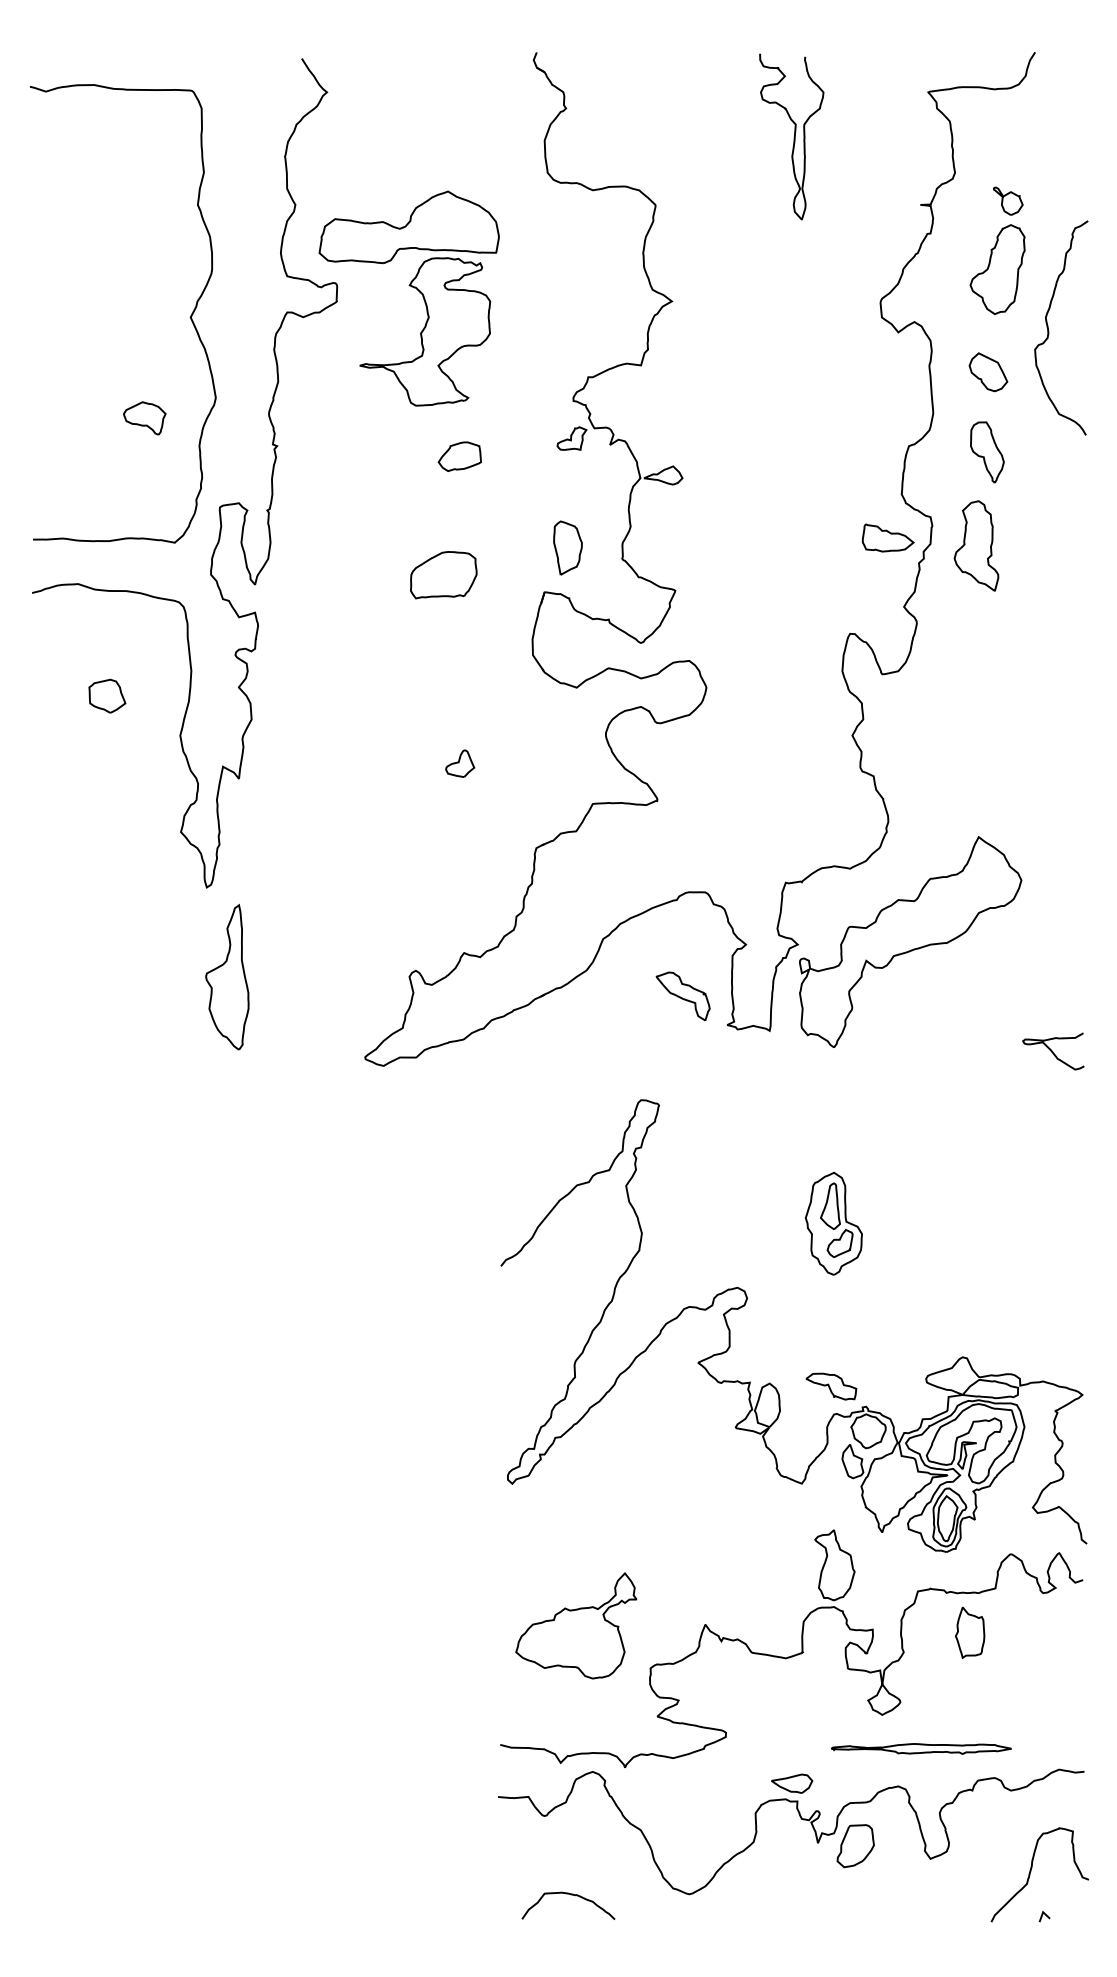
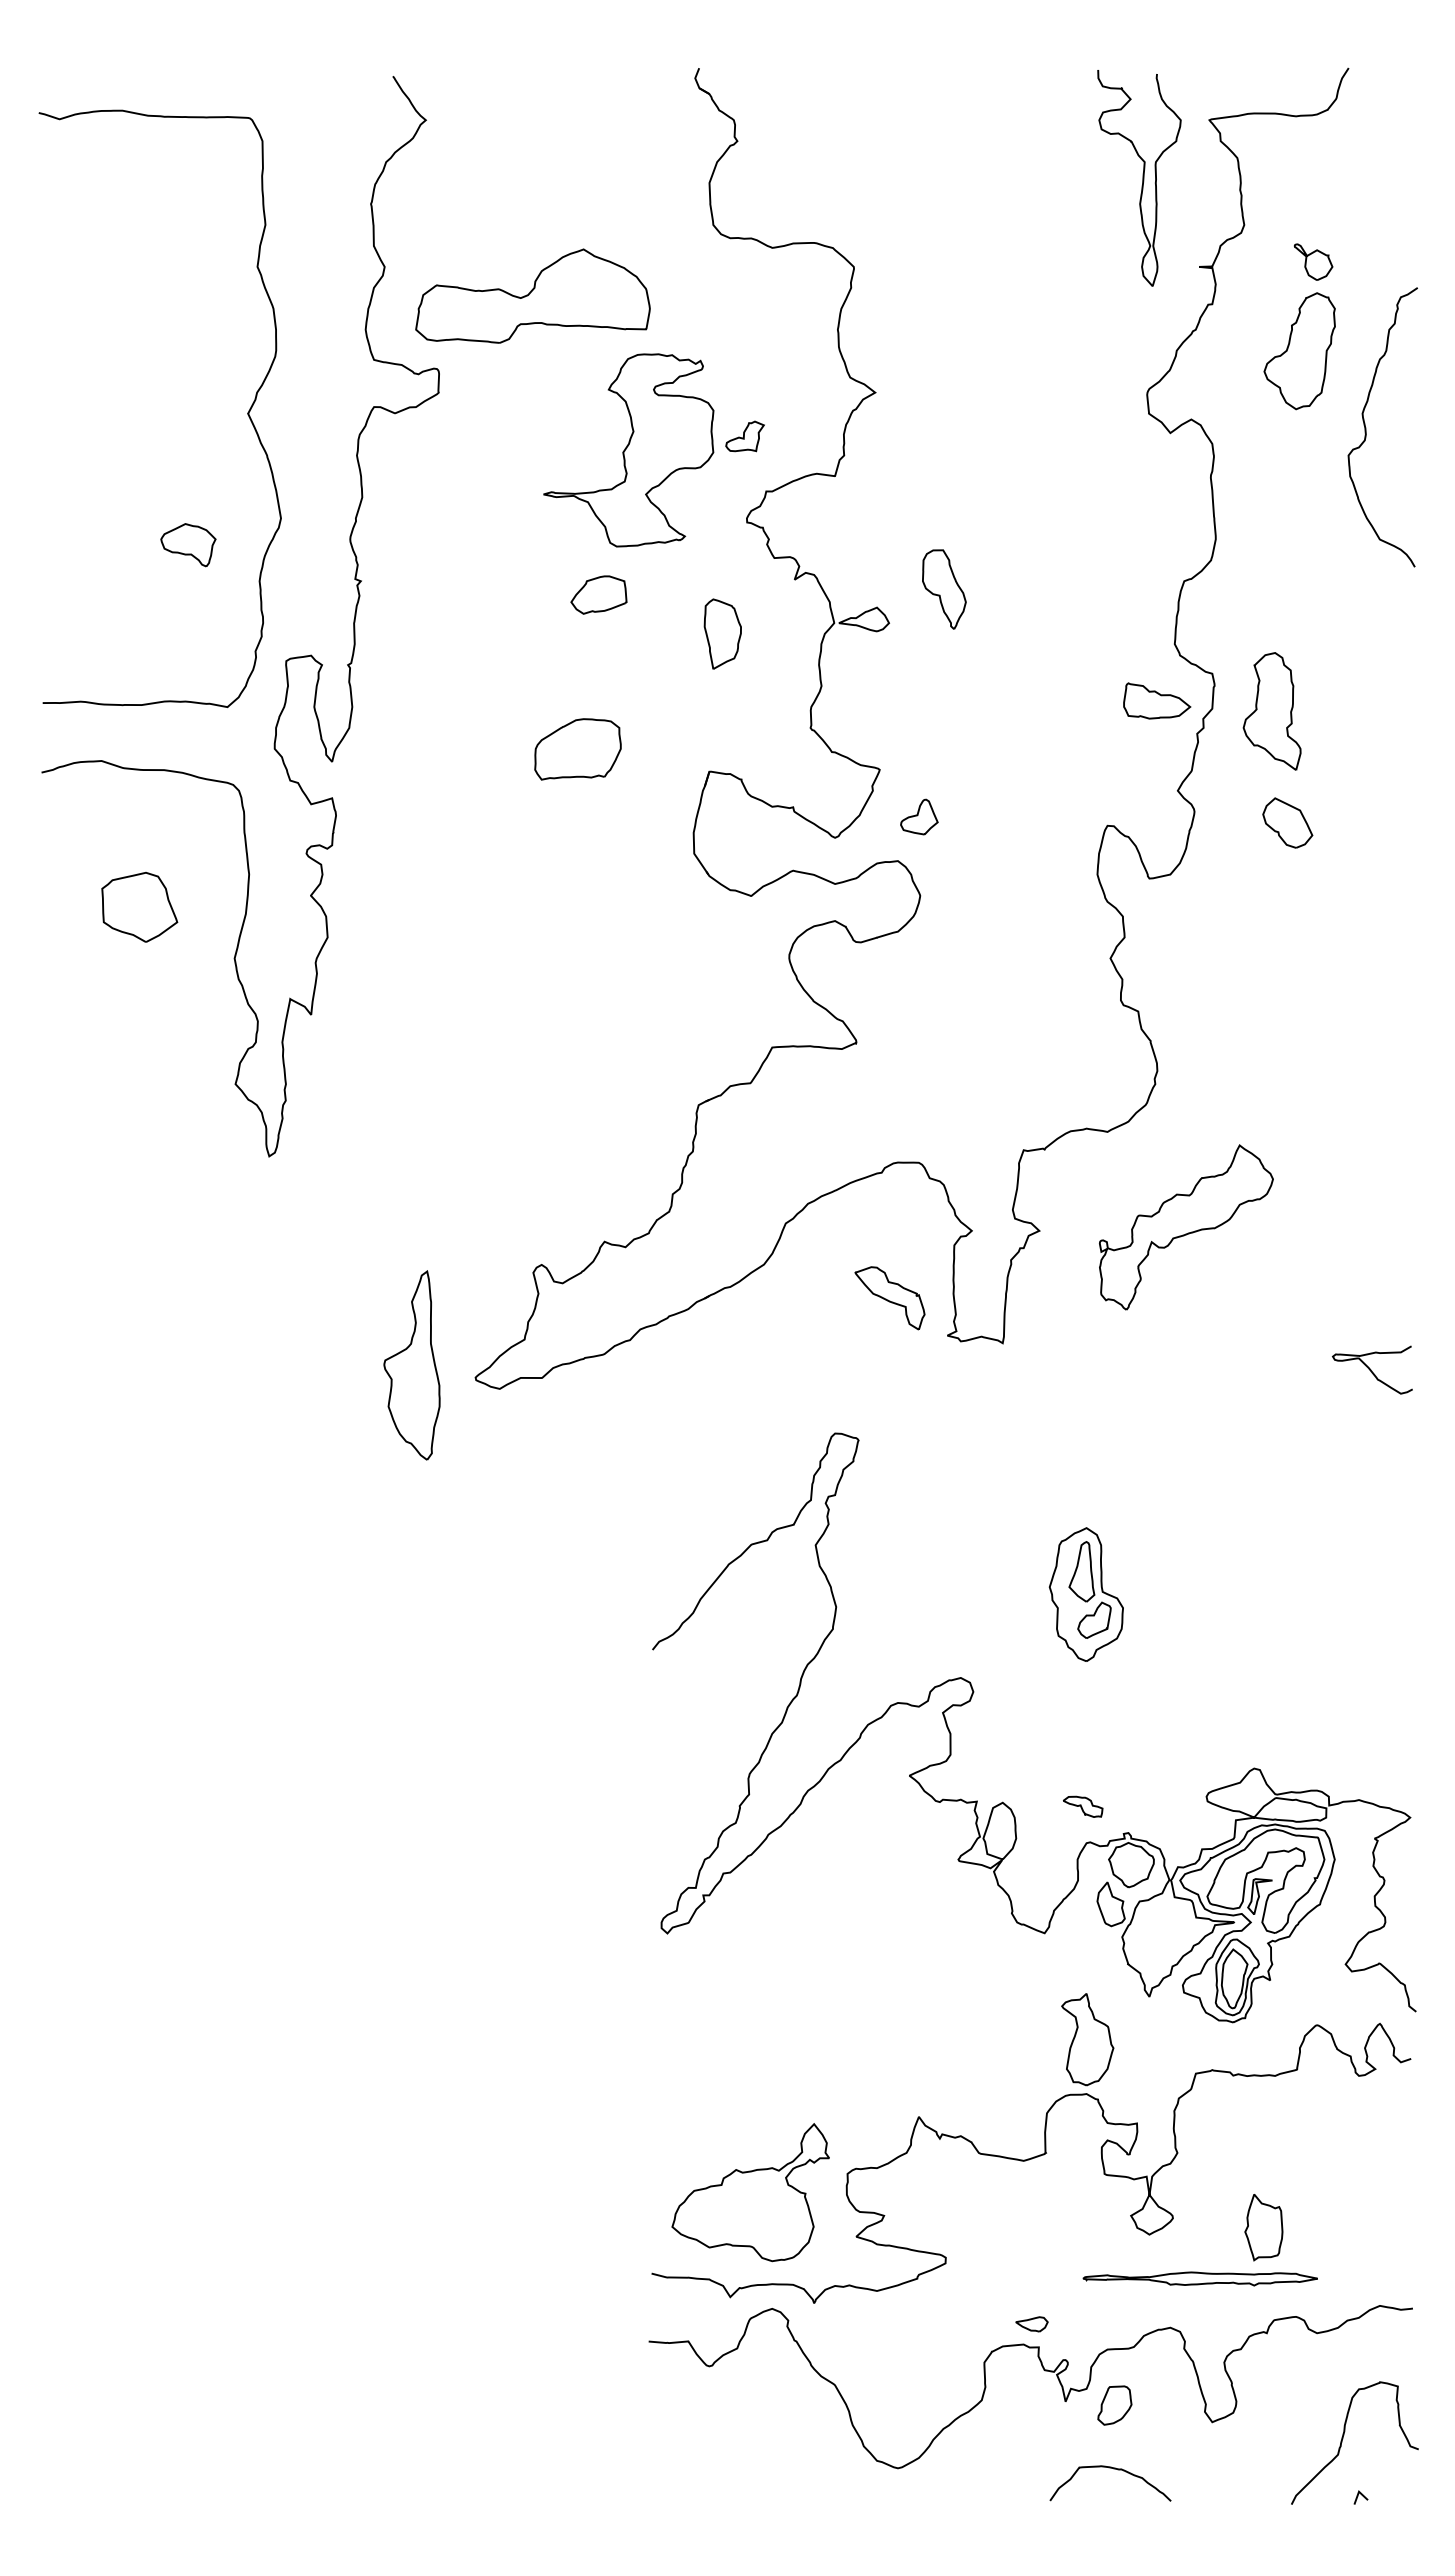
curve: (794, 137) -> (1142, 178), moved
part: (424, 331) -> (628, 450), moved
part: (988, 371) -> (1287, 822), moved
part: (571, 438) -> (744, 436), moved
part: (987, 452) -> (944, 589), moved
part: (567, 547) -> (722, 633), moved
part: (107, 695) -> (139, 906), size x1.6
part: (460, 763) -> (919, 816), moved
part: (910, 942) -> (1186, 1227), size x0.6
part: (226, 977) -> (411, 1365), moved
part: (830, 1386) -> (1082, 1806), size x0.6
part: (576, 1625) -> (750, 2192), moved
part: (969, 1632) -> (1263, 2227), moved
part: (791, 1783) -> (1031, 2324), size x0.6
part: (855, 1846) -> (1114, 2405), size x0.7
curve: (570, 1895) -> (1113, 2469), moved

